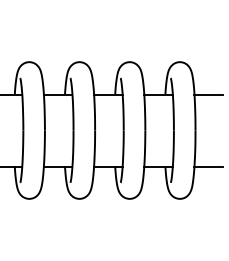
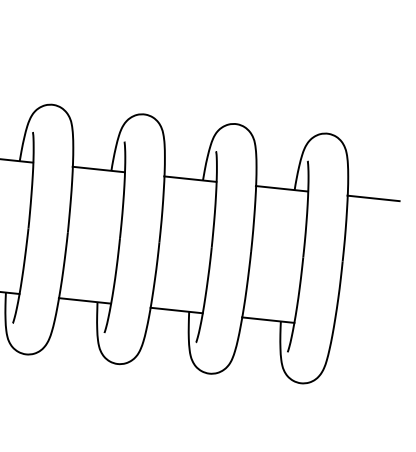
line: (208, 166) -> (359, 329), removed

